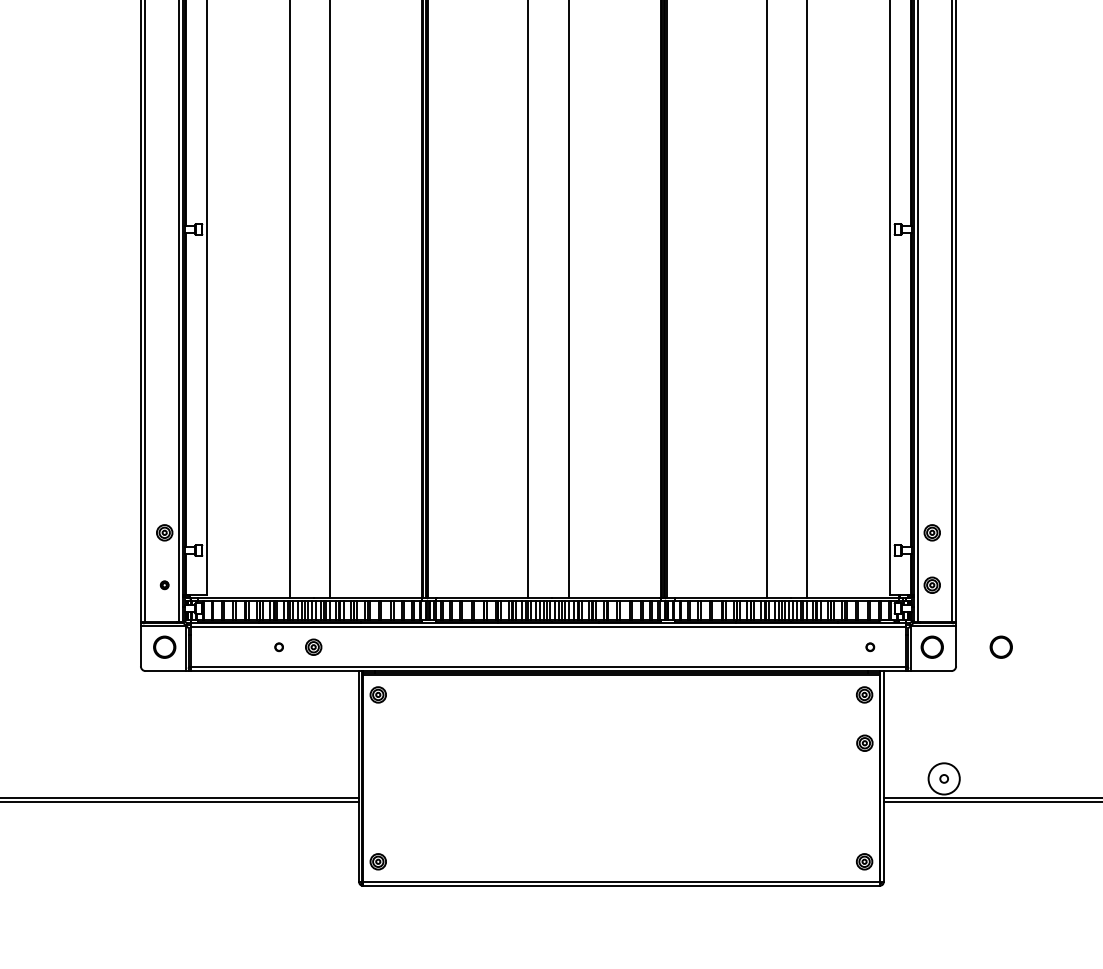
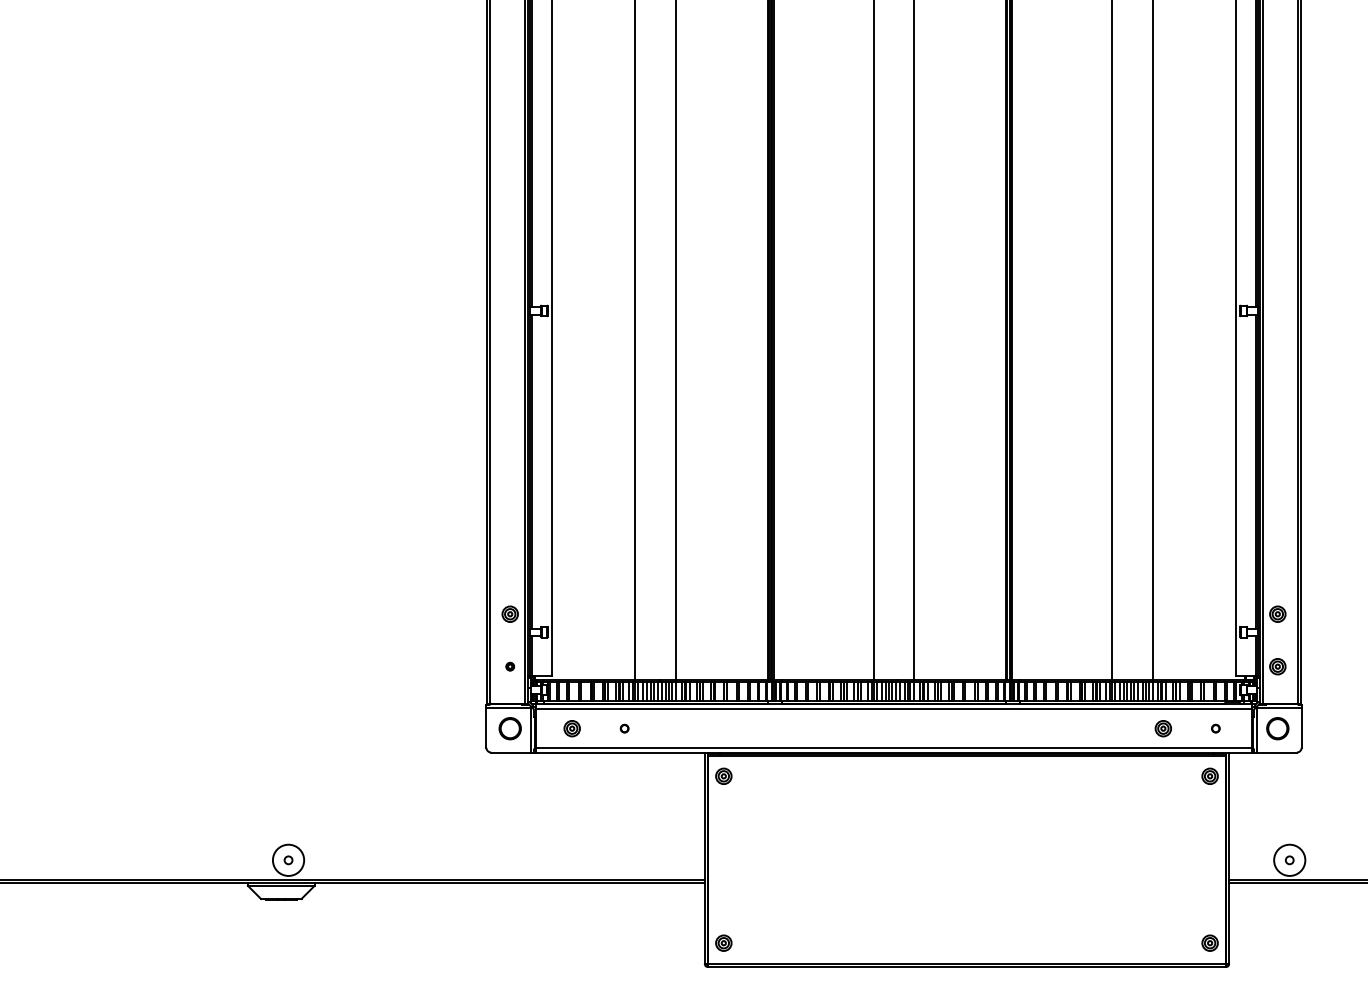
part: (312, 647) -> (571, 728), moved
part: (1000, 647) -> (1346, 728), removed
part: (863, 743) -> (1162, 728), moved

